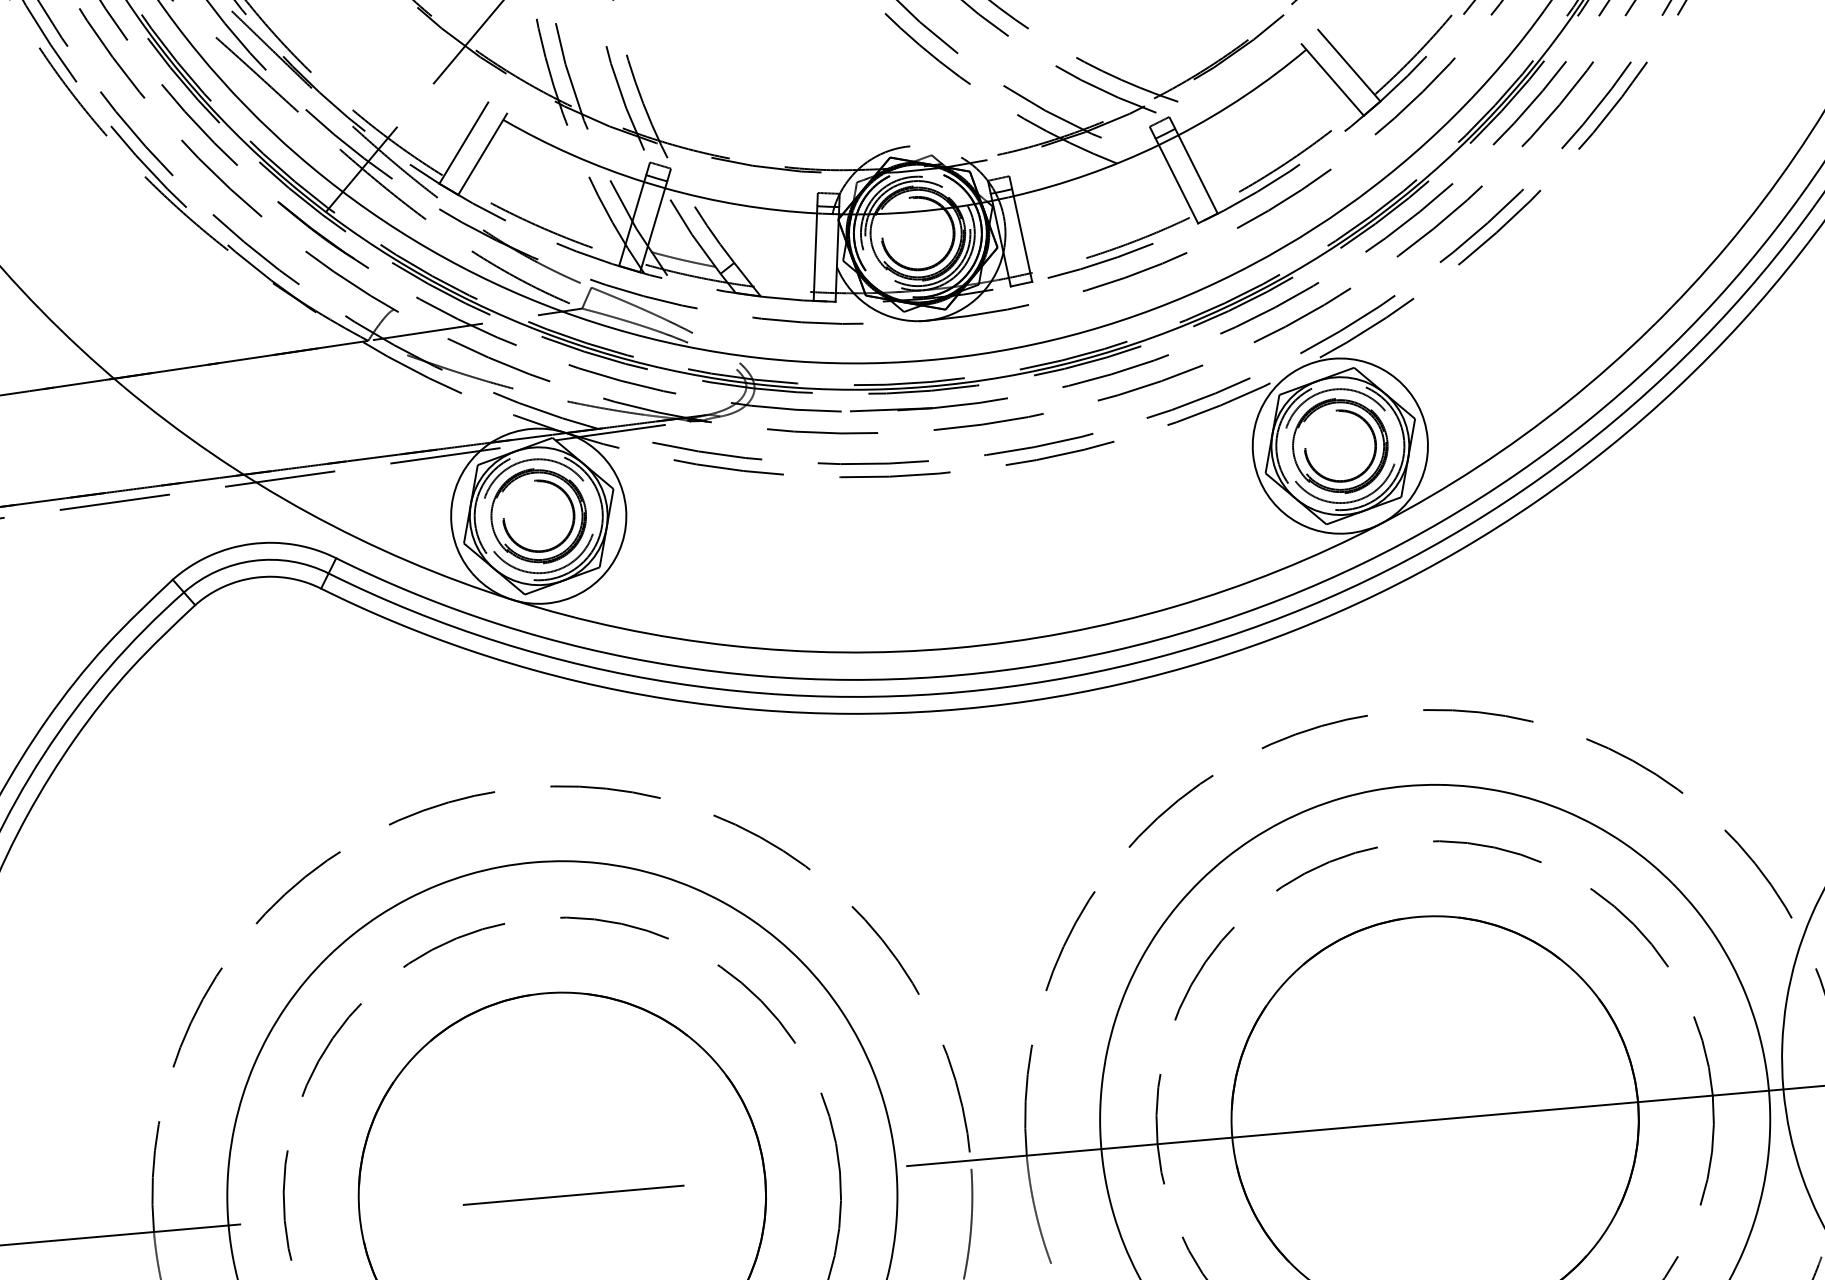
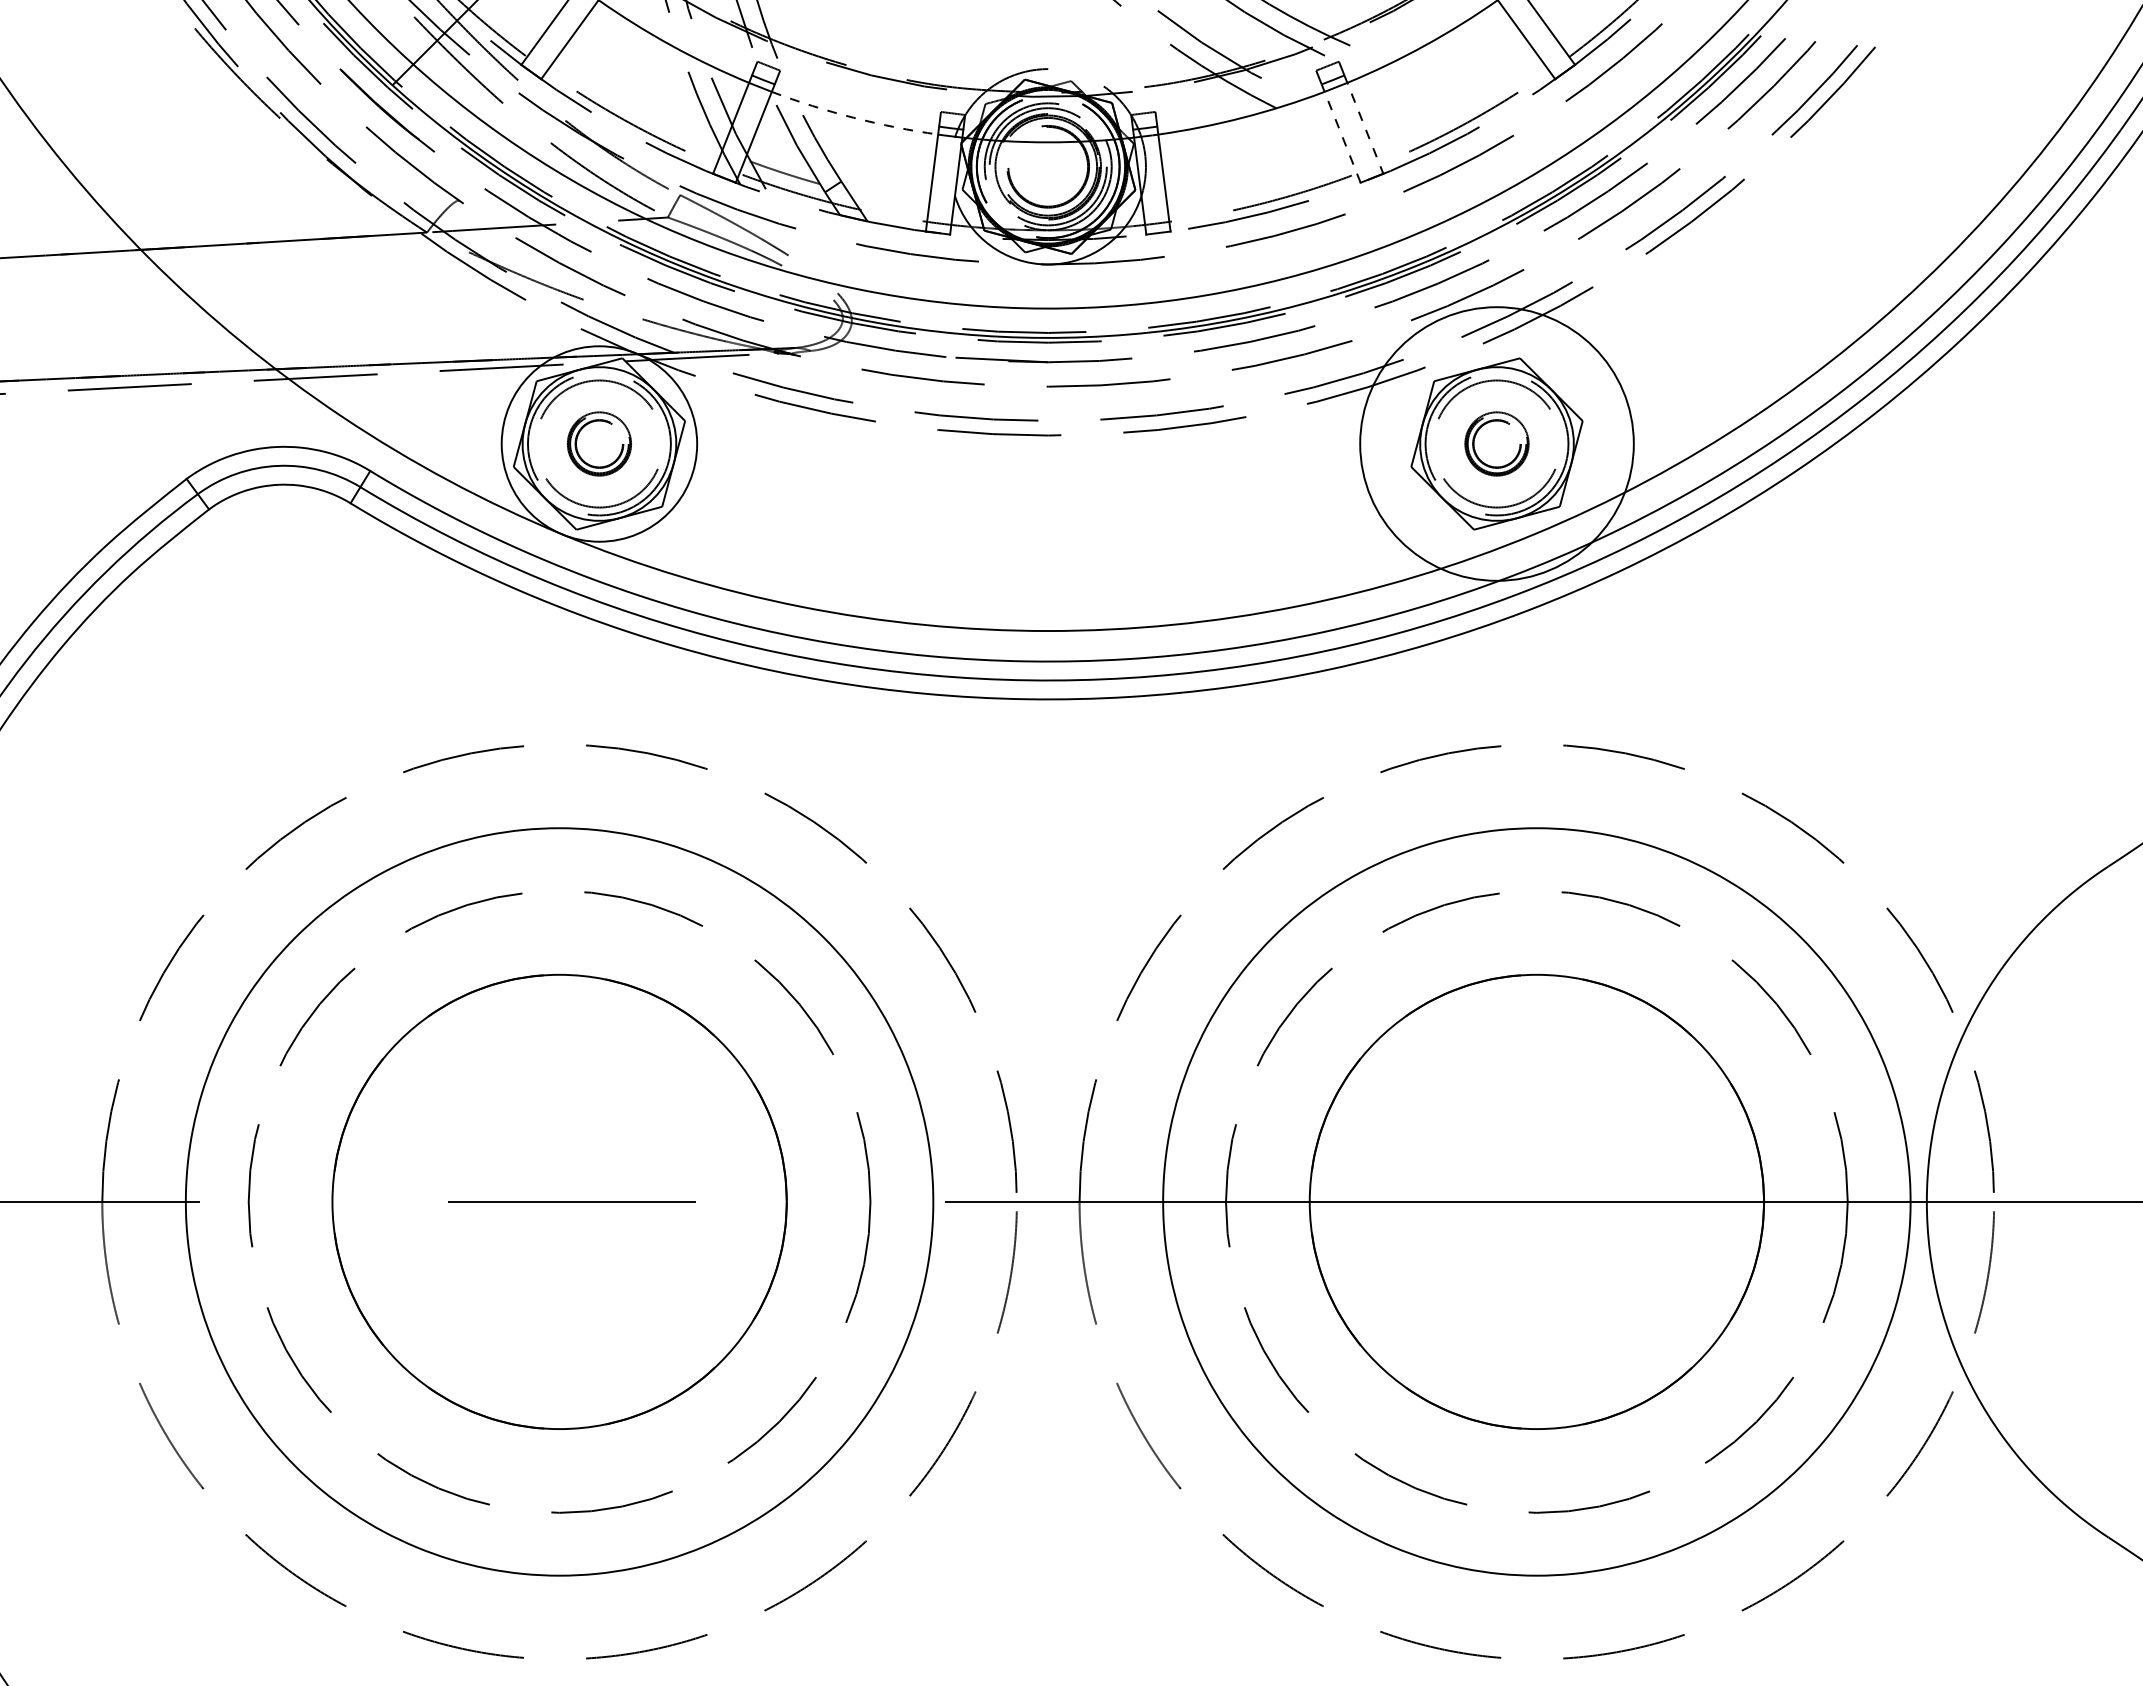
line: (1196, 171) -> (1363, 124), solid -> dashed
line: (1177, 180) -> (1341, 133), solid -> dashed
arc: (740, 204) -> (853, 117), solid -> dashed
circle: (1339, 445) -> (1496, 443), size x1.4
part: (1339, 445) -> (1496, 443), size x0.6
part: (538, 515) -> (599, 443), size x0.6

